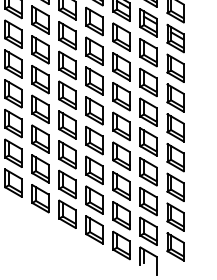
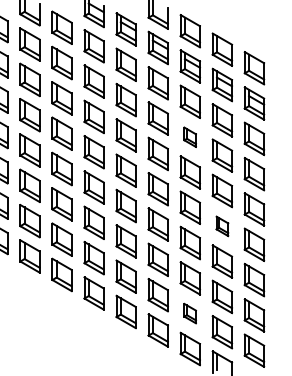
part: (120, 67) -> (189, 137), size x0.6
part: (148, 142) -> (222, 226), size x0.6
part: (120, 215) -> (189, 313), size x0.6

